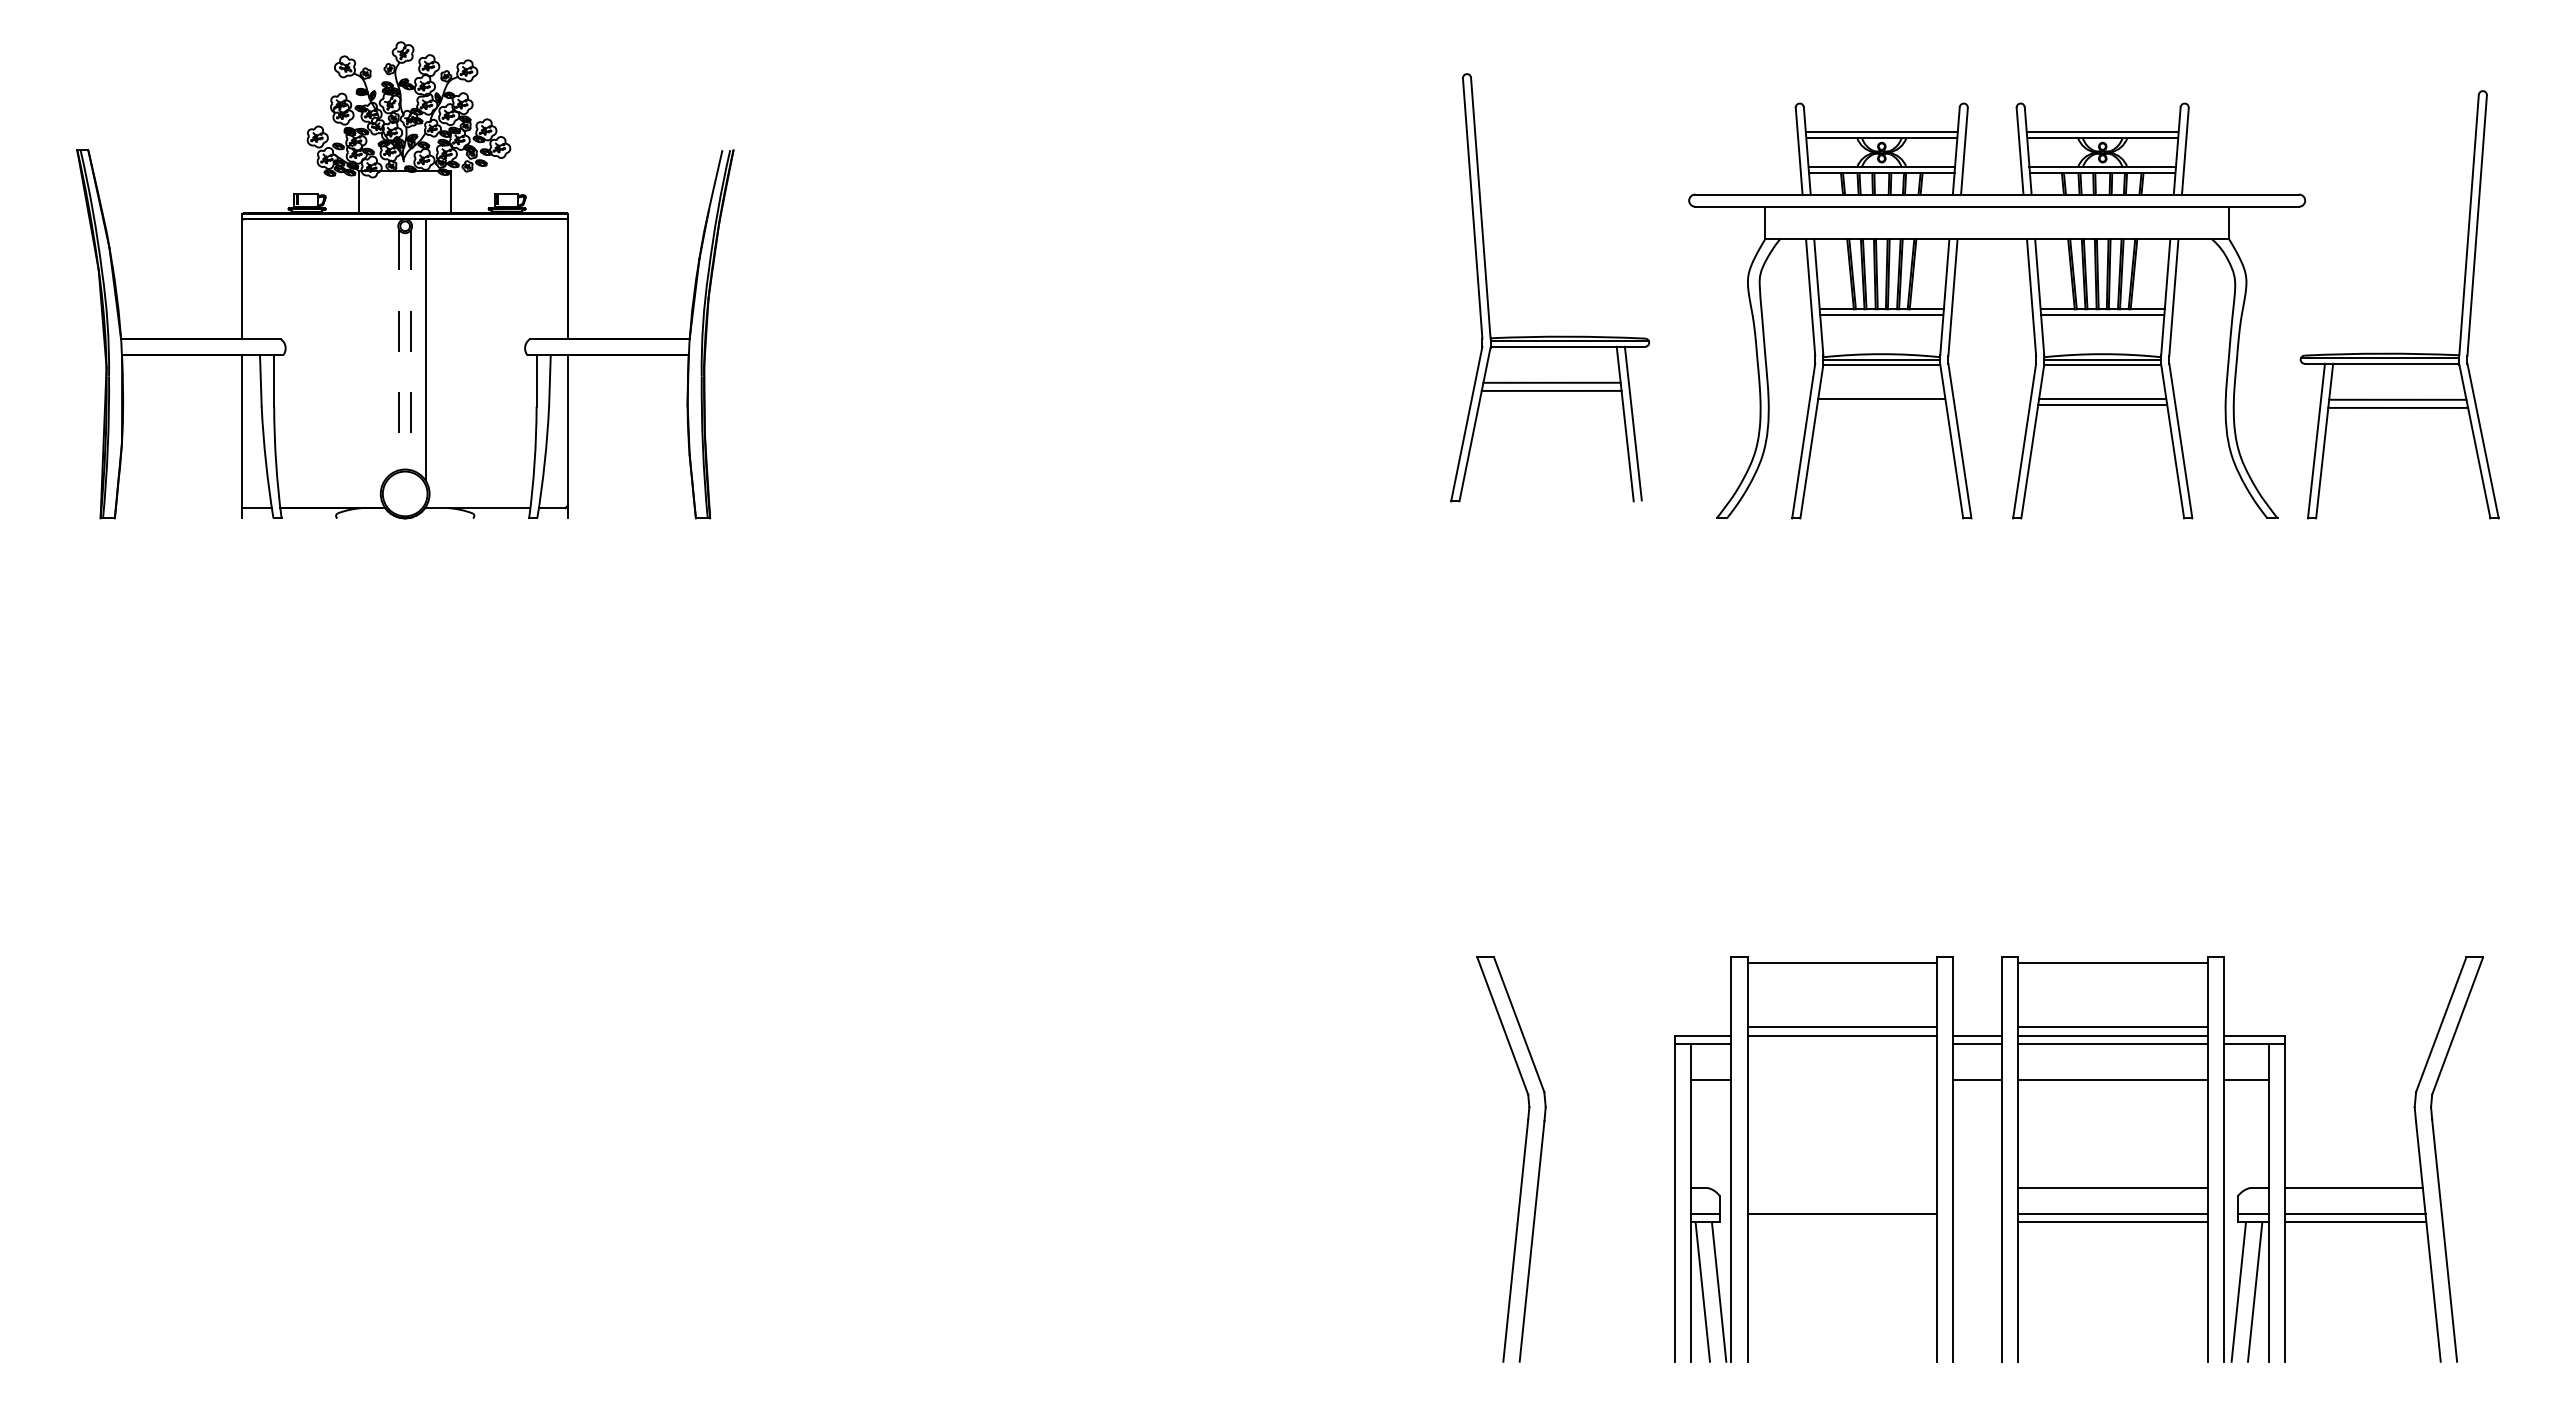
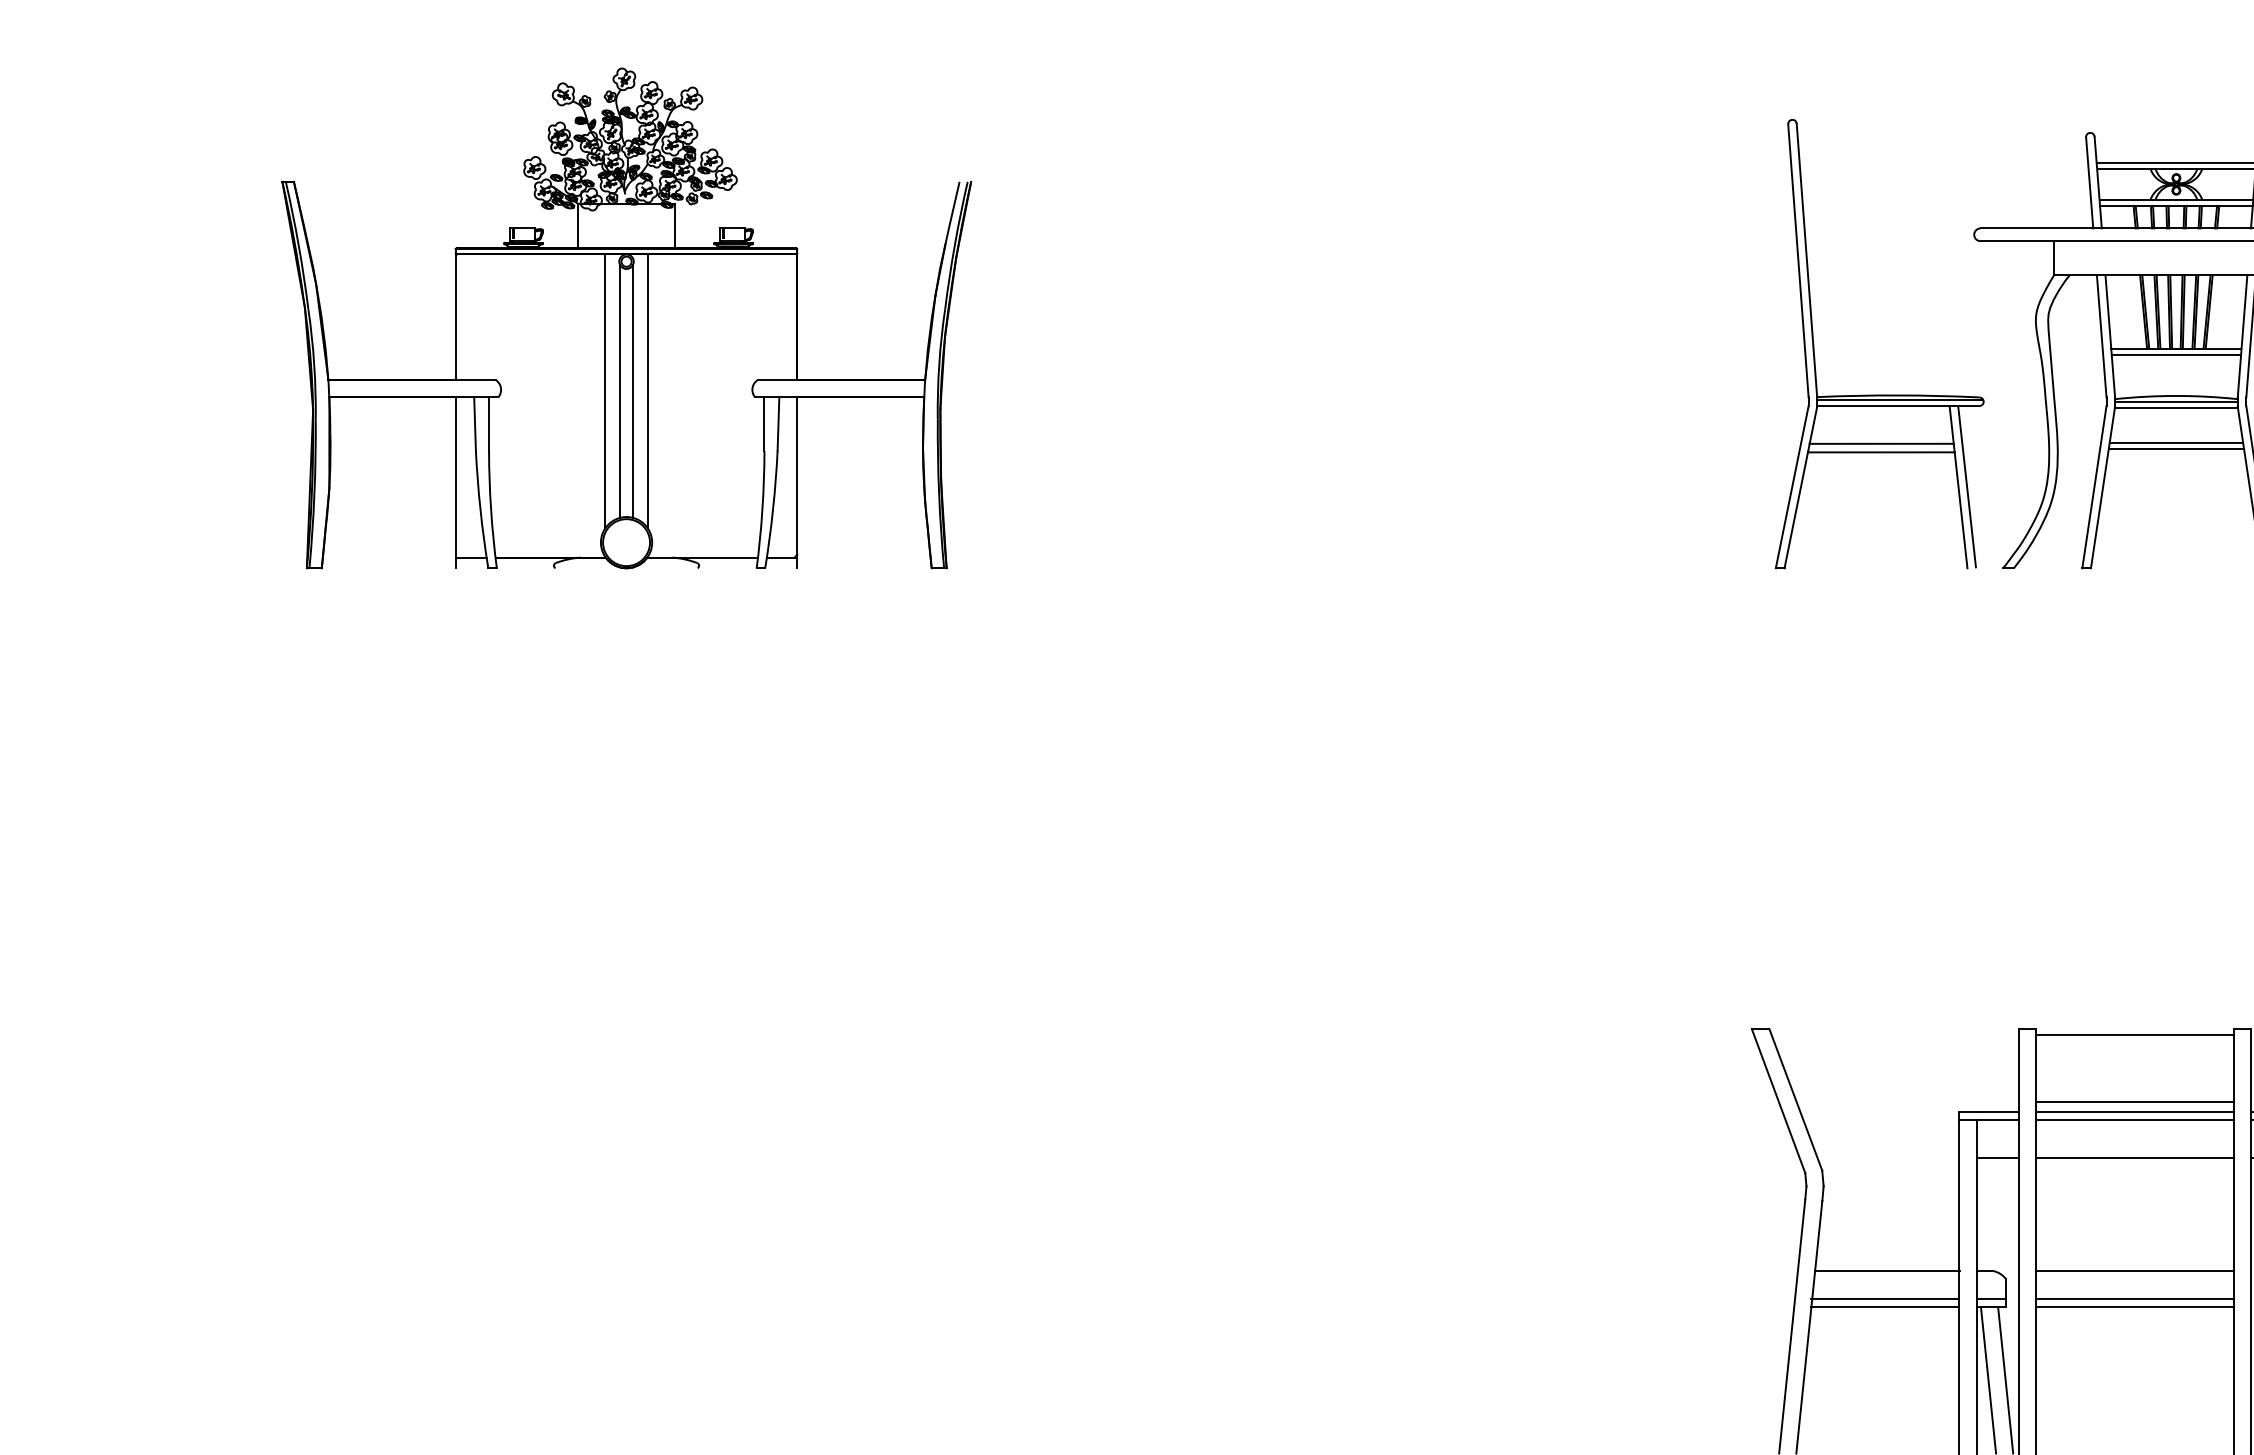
part: (1550, 335) -> (1880, 394), moved
line: (384, 349) -> (604, 391), added
line: (399, 350) -> (620, 392), dashed -> solid
line: (411, 350) -> (633, 392), dashed -> solid
line: (1881, 404) -> (2176, 448), added
line: (1842, 1044) -> (2135, 1120), added
line: (1842, 1080) -> (2135, 1158), added
line: (1606, 1187) -> (1887, 1270), added
line: (1842, 1187) -> (2135, 1270), added
line: (1604, 1214) -> (1885, 1298), added
line: (1604, 1222) -> (1885, 1307), added
line: (1842, 1222) -> (2135, 1307), added

